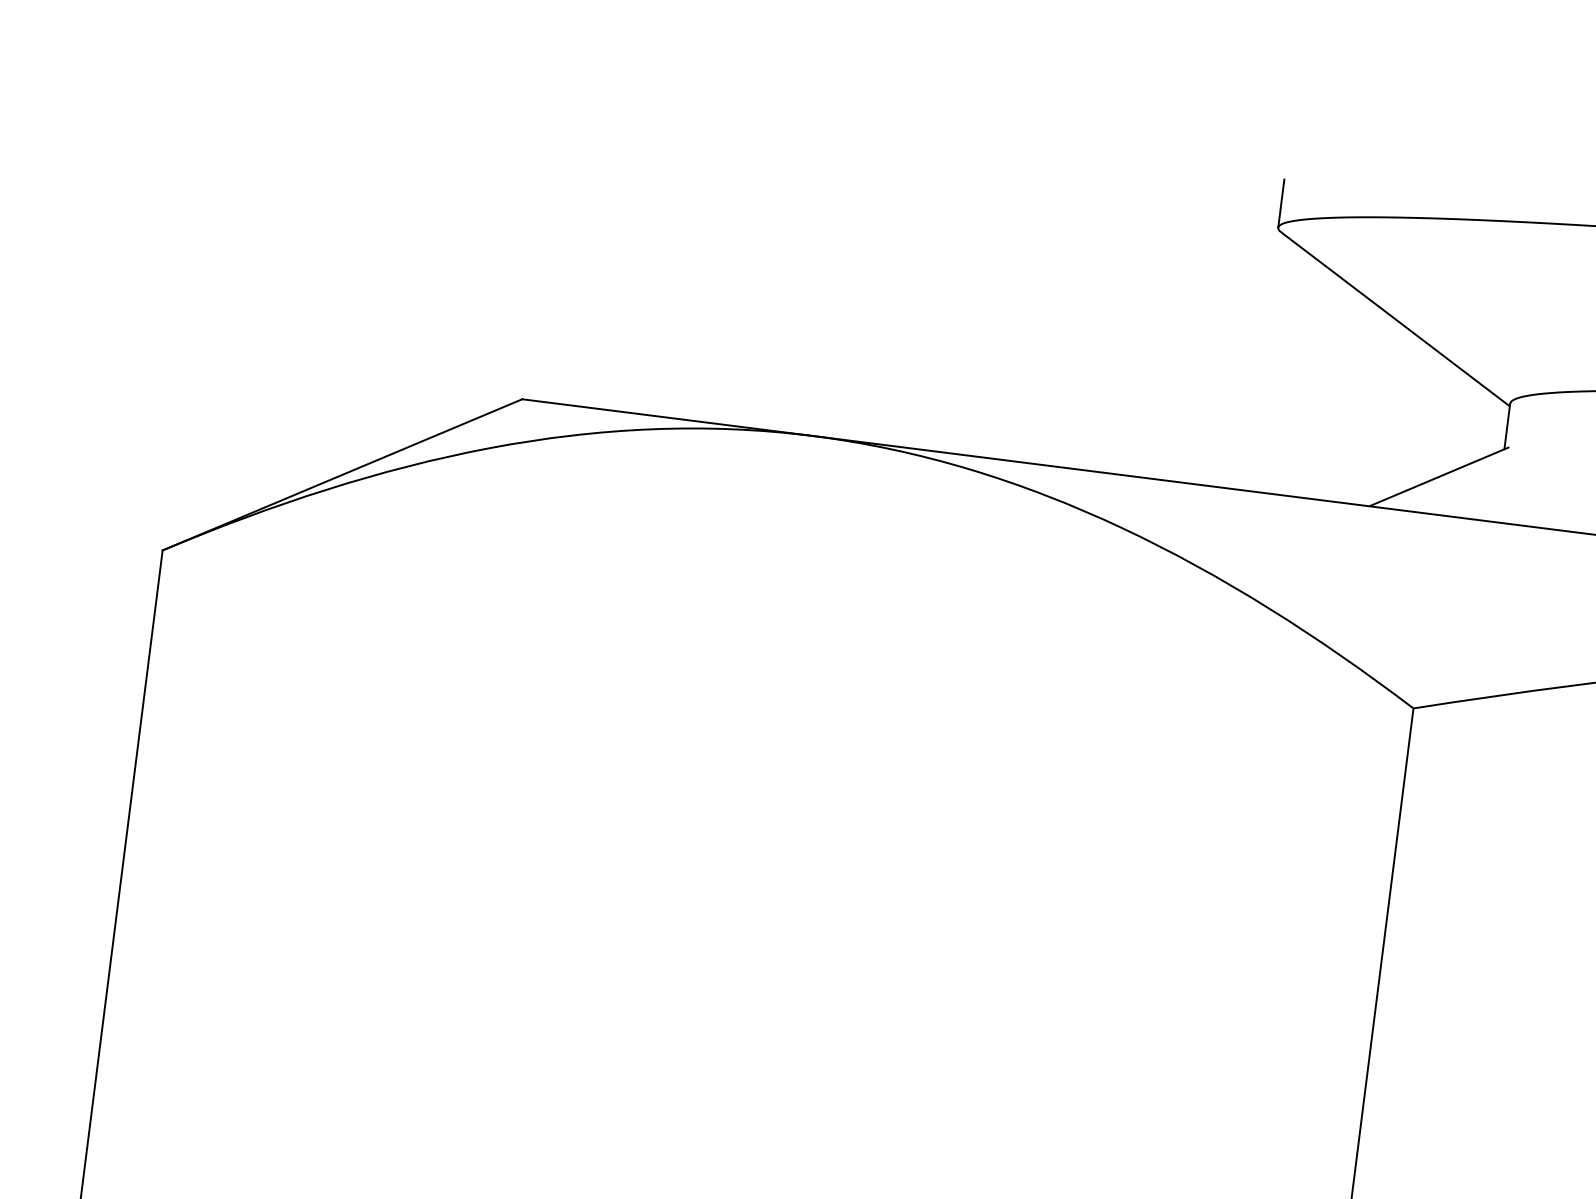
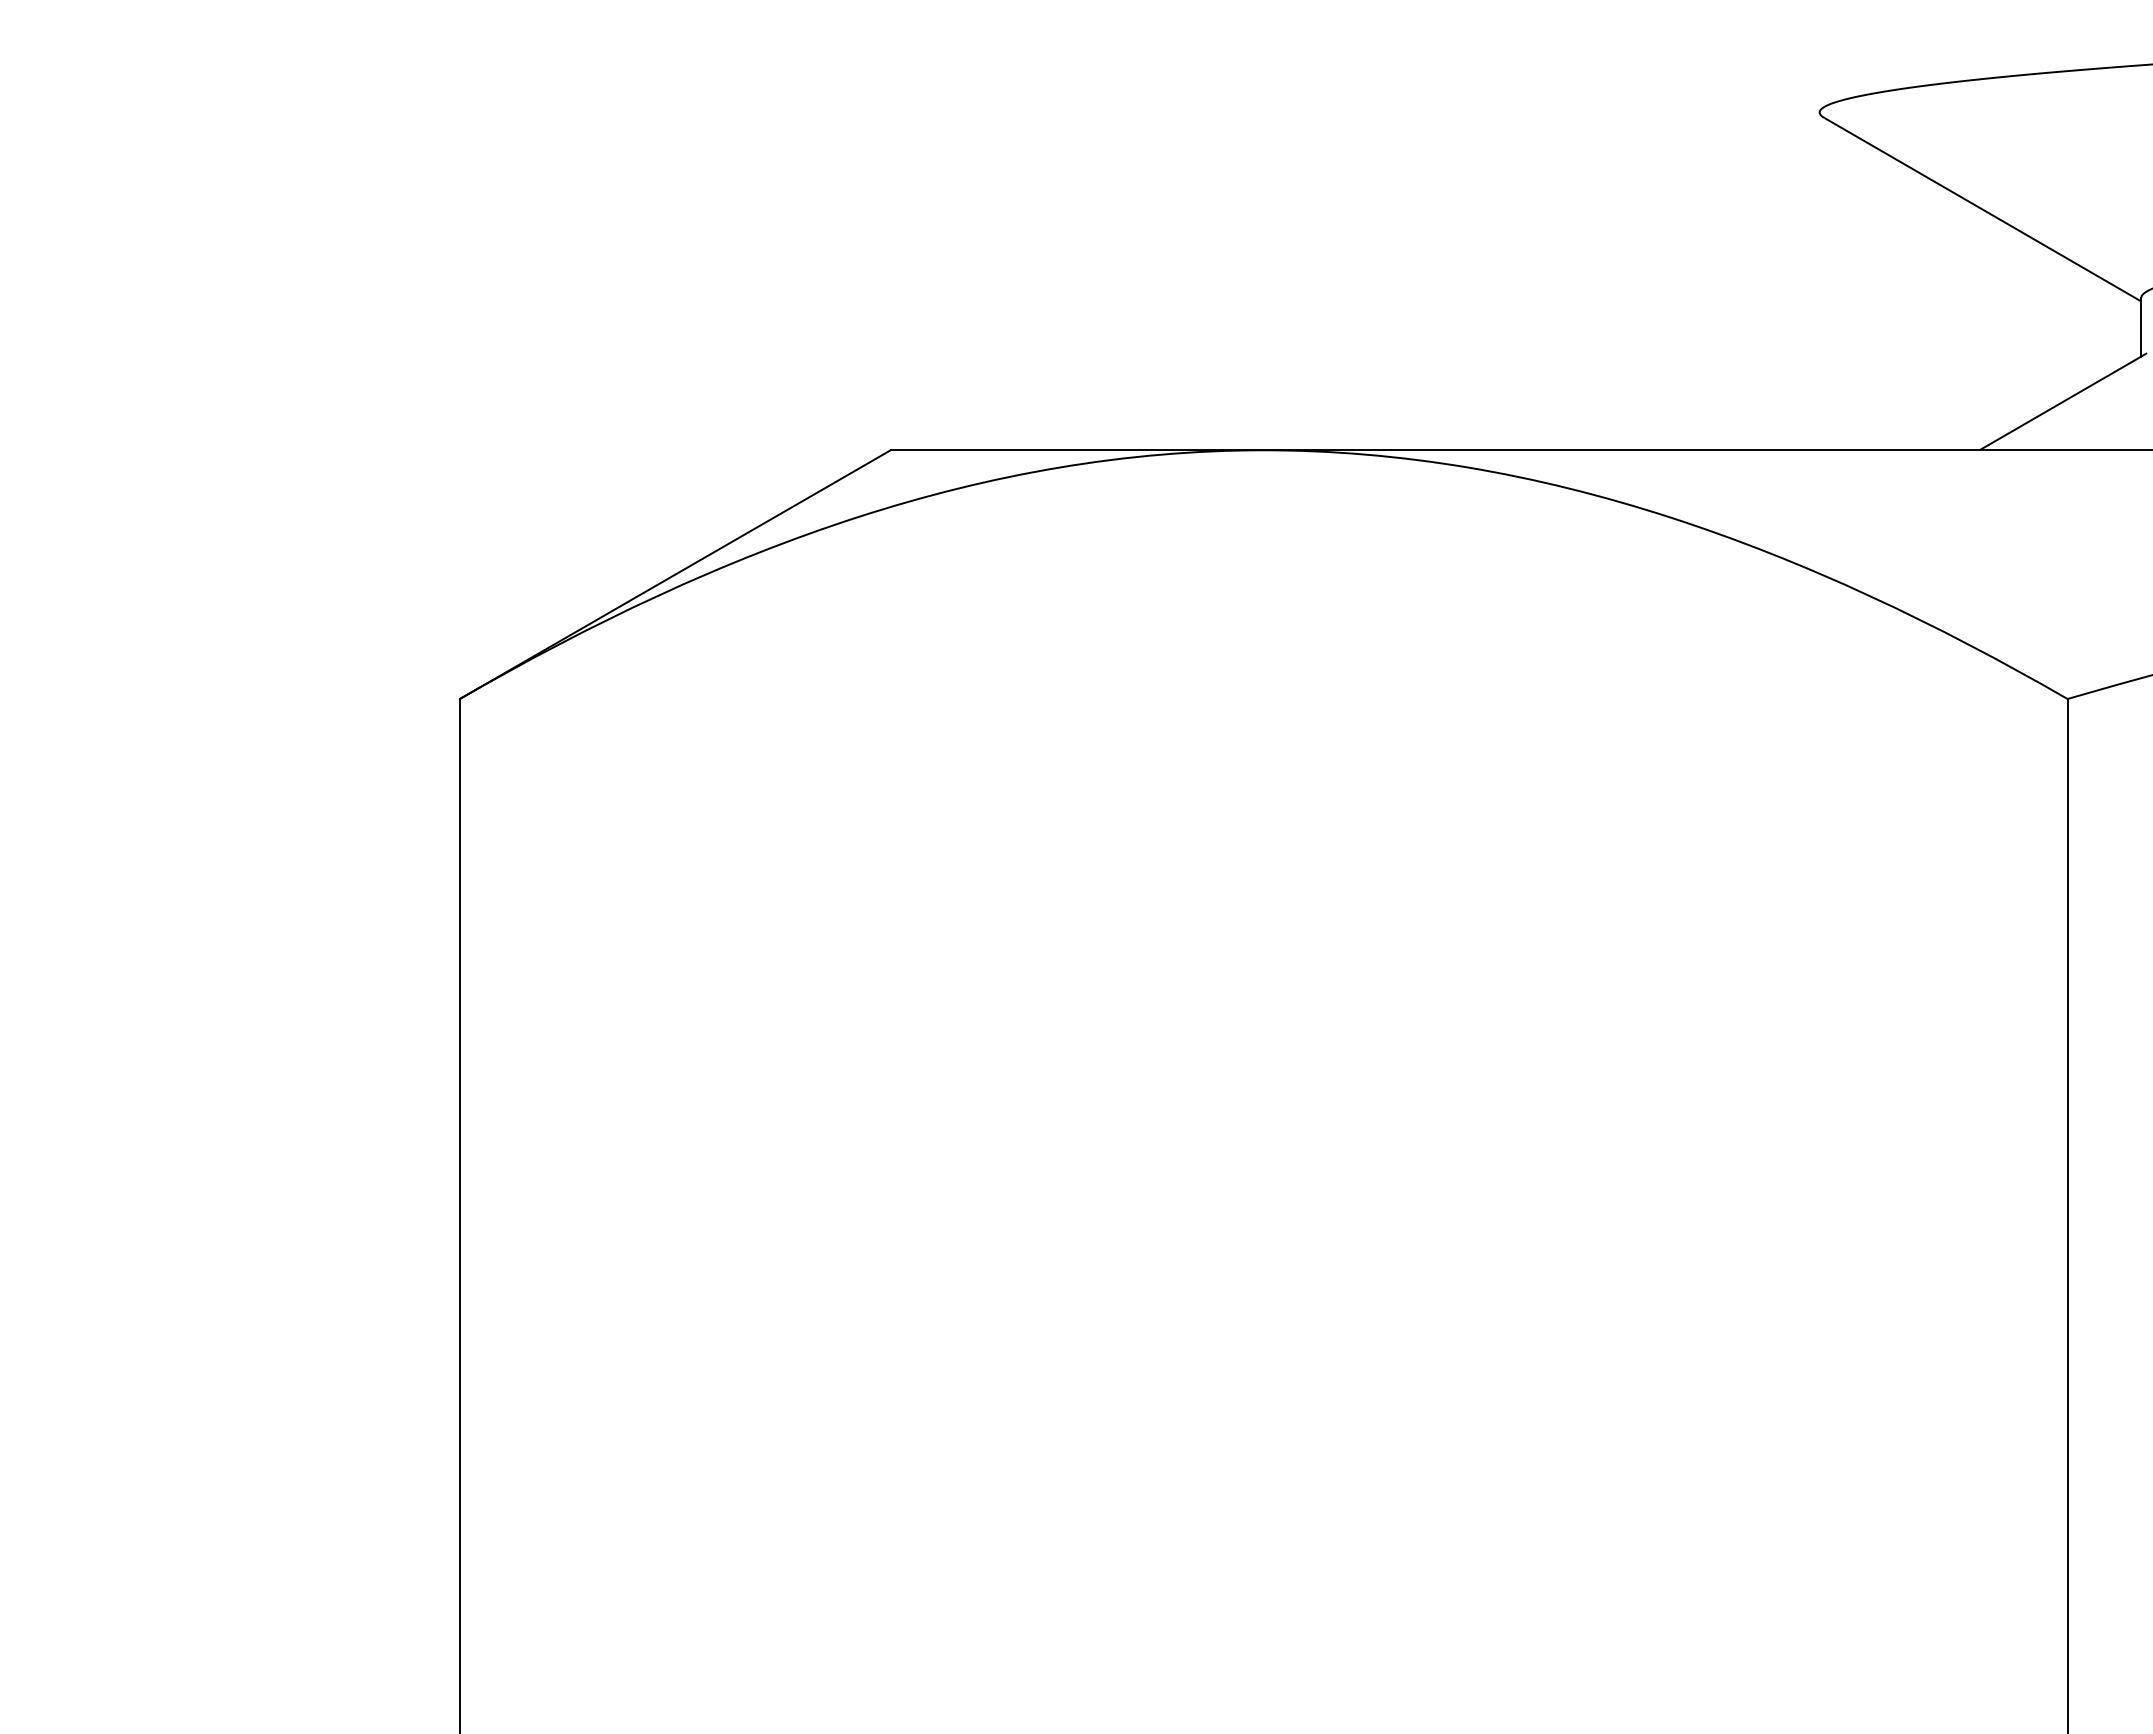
line: (1281, 203) -> (1819, 81), removed

